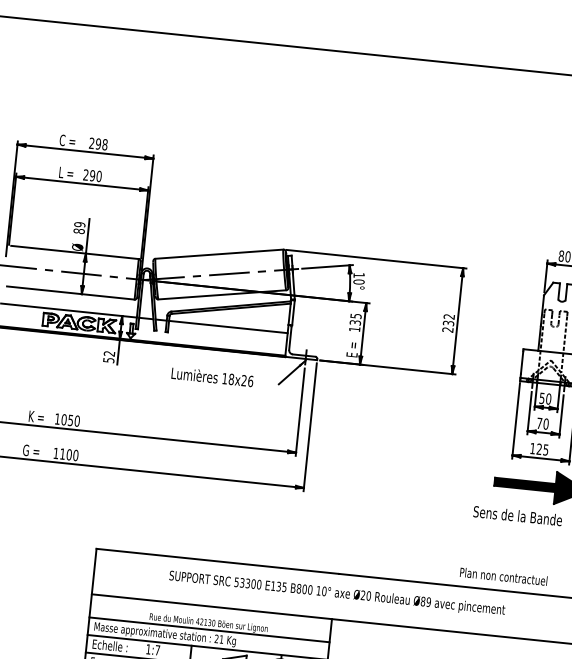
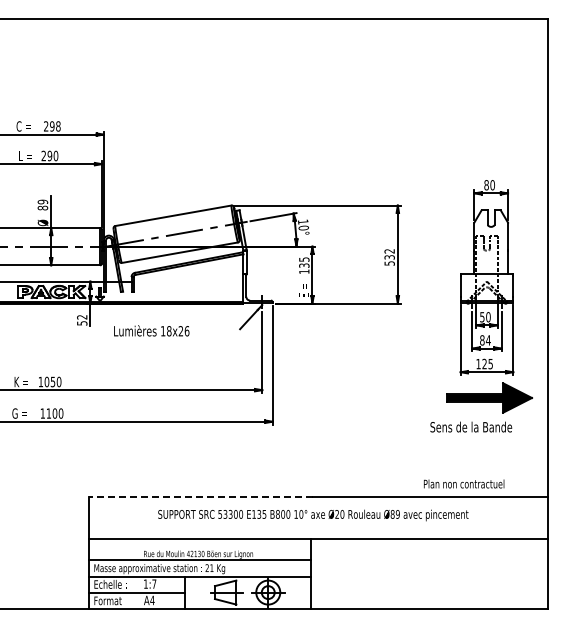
line: (228, 326) -> (188, 281), removed
text: (447, 329) -> (389, 263), 232 -> 532
text: (212, 376) -> (151, 330), moved
text: (542, 423) -> (485, 340), 70 -> 84
line: (217, 561) -> (200, 497), solid -> dashed

